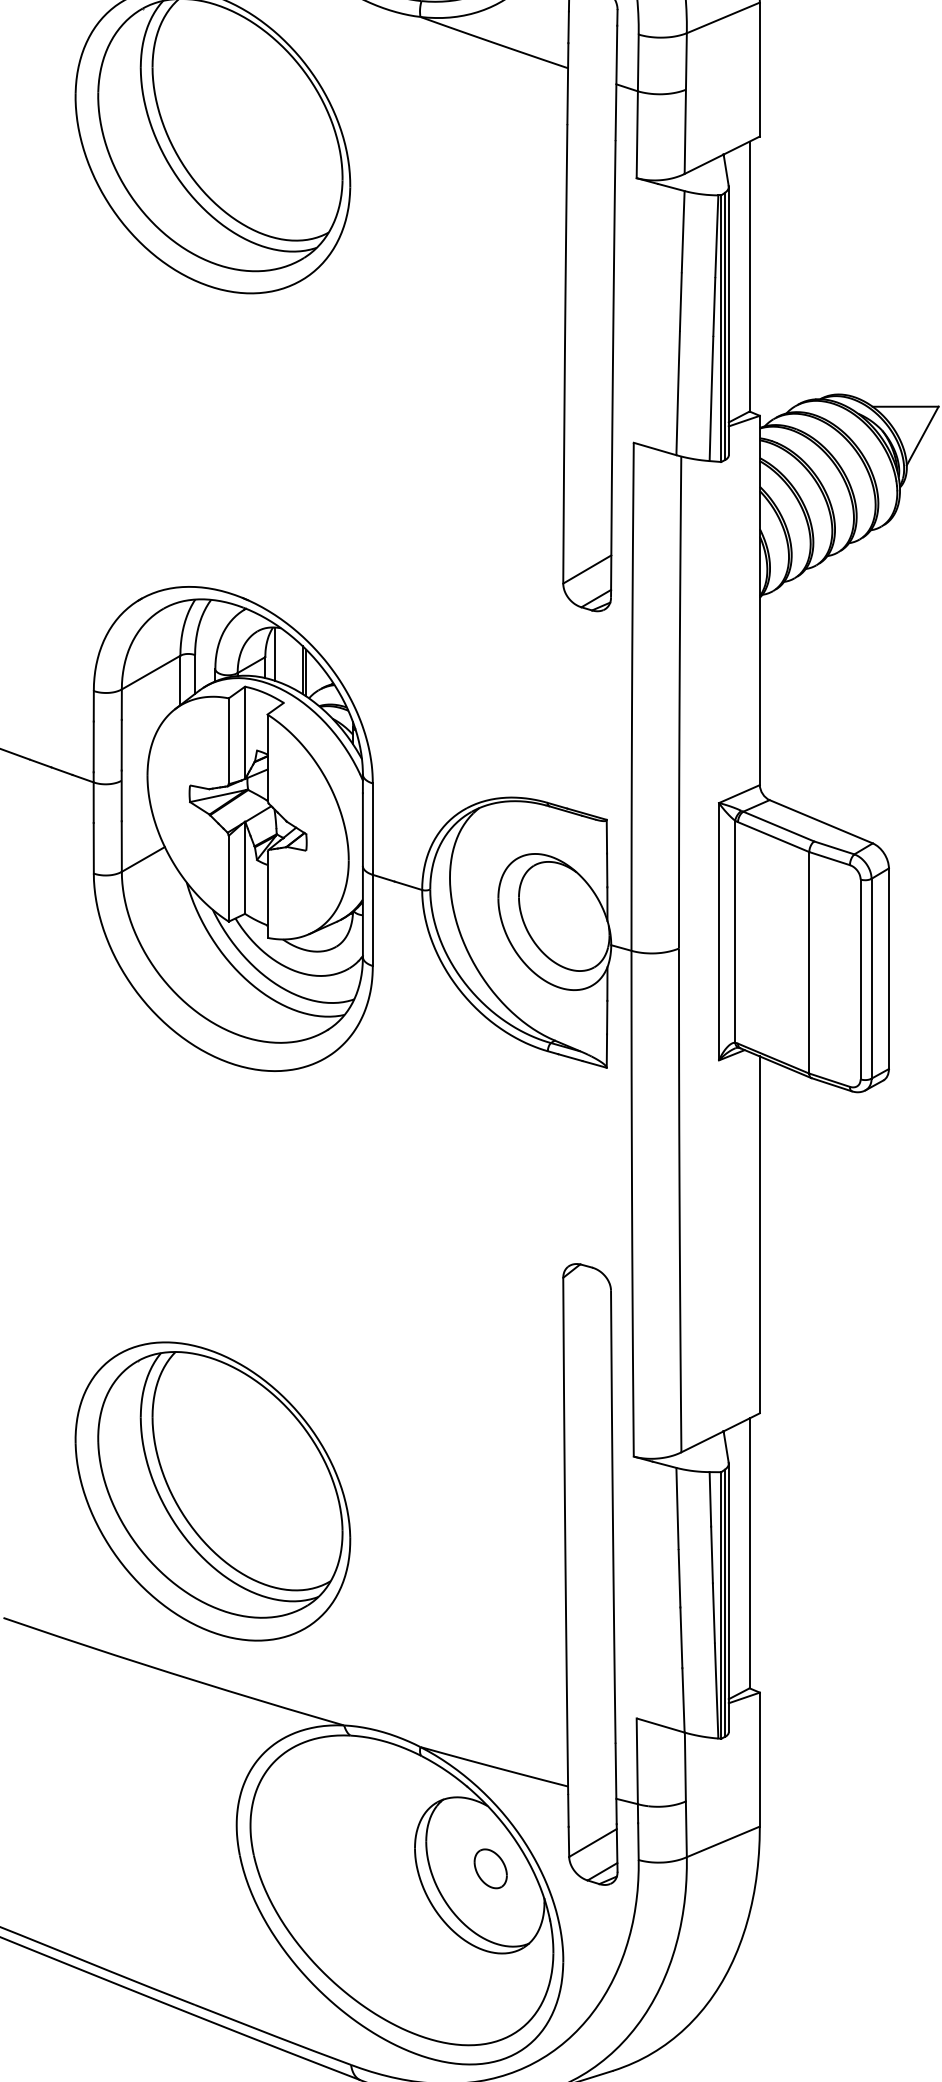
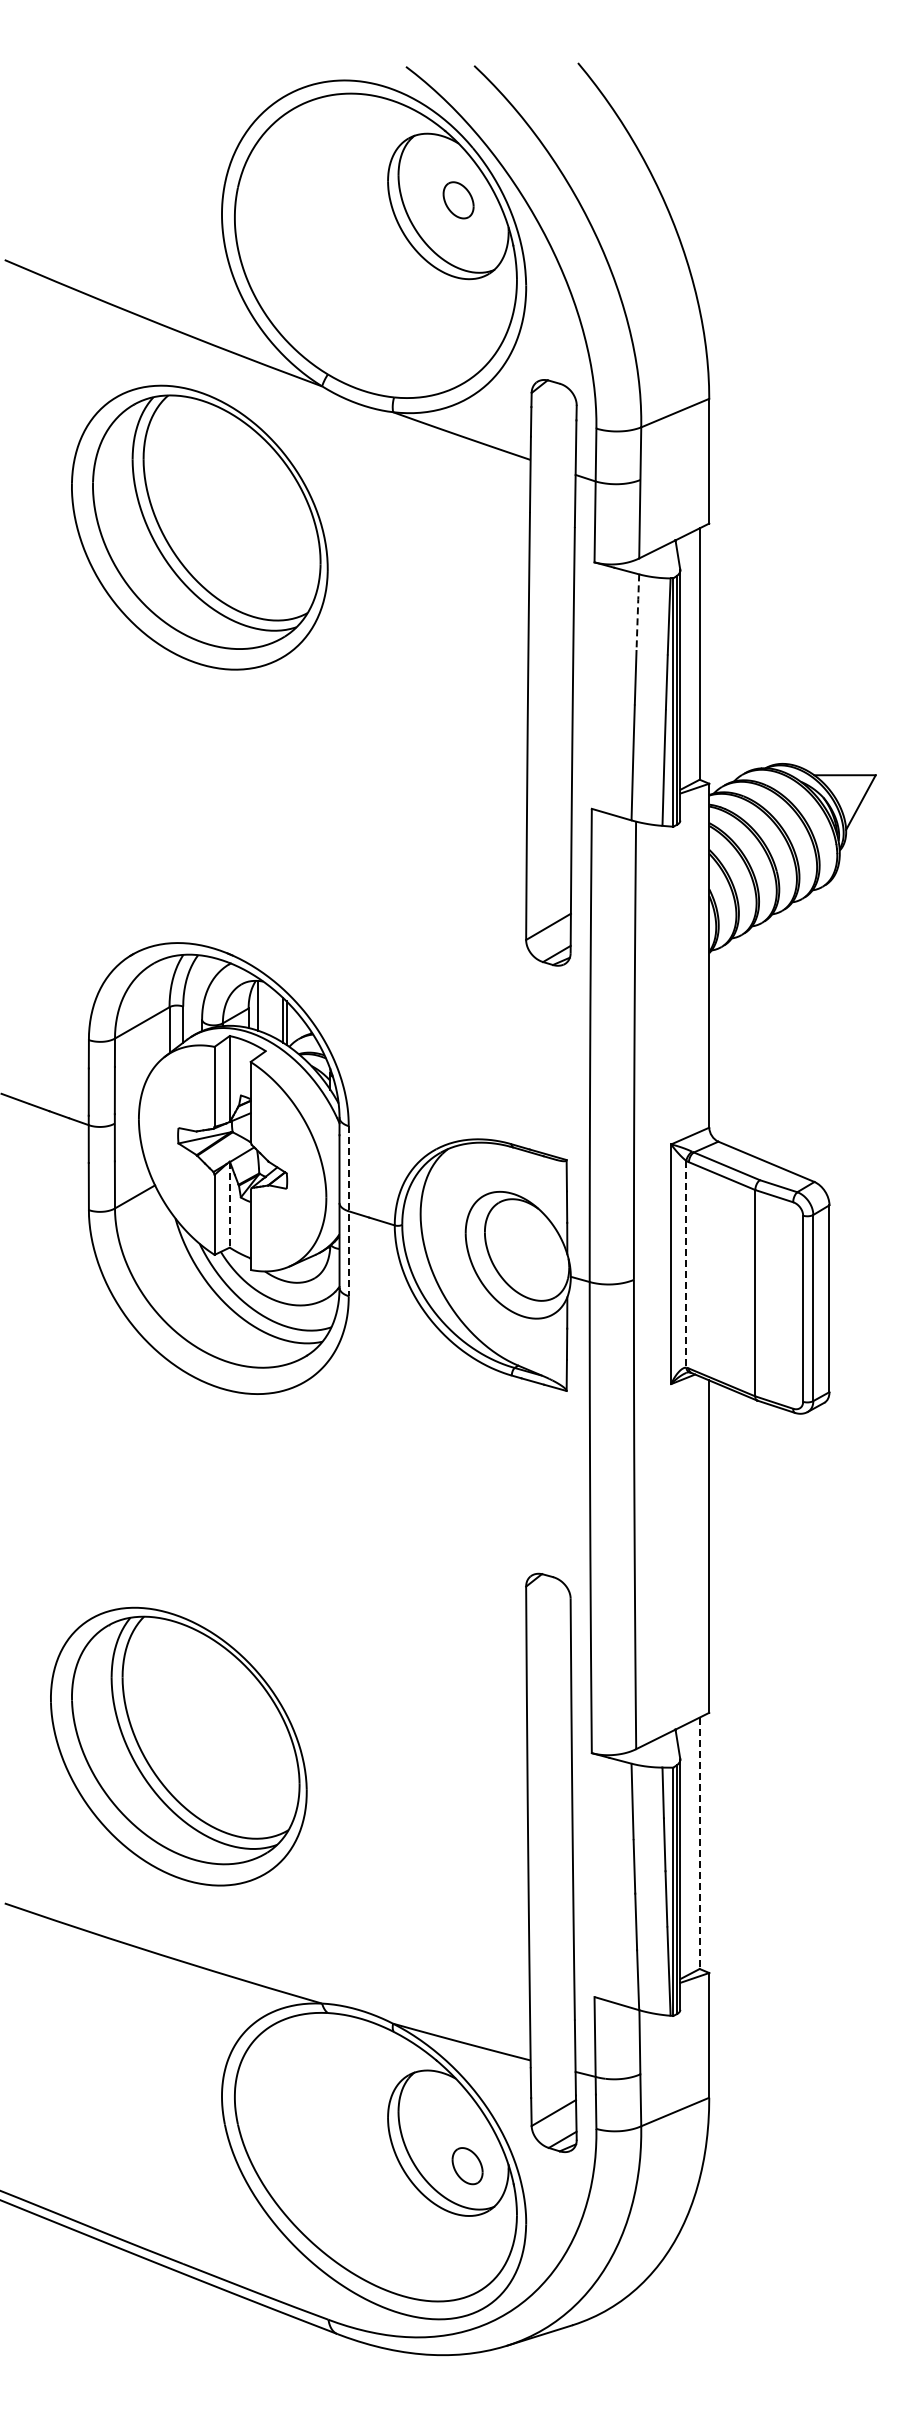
line: (682, 231) -> (637, 612), solid -> dashed
line: (244, 867) -> (229, 1204), solid -> dashed
line: (372, 875) -> (348, 1211), solid -> dashed
line: (735, 931) -> (686, 1264), solid -> dashed
part: (212, 1491) -> (178, 1746), moved
line: (749, 1553) -> (699, 1843), solid -> dashed
part: (490, 1869) -> (467, 2166), moved

